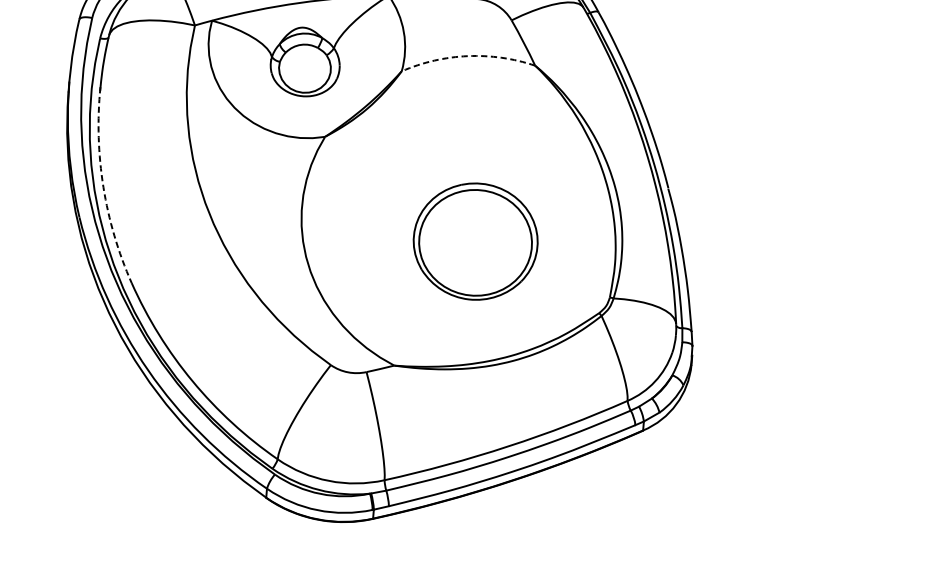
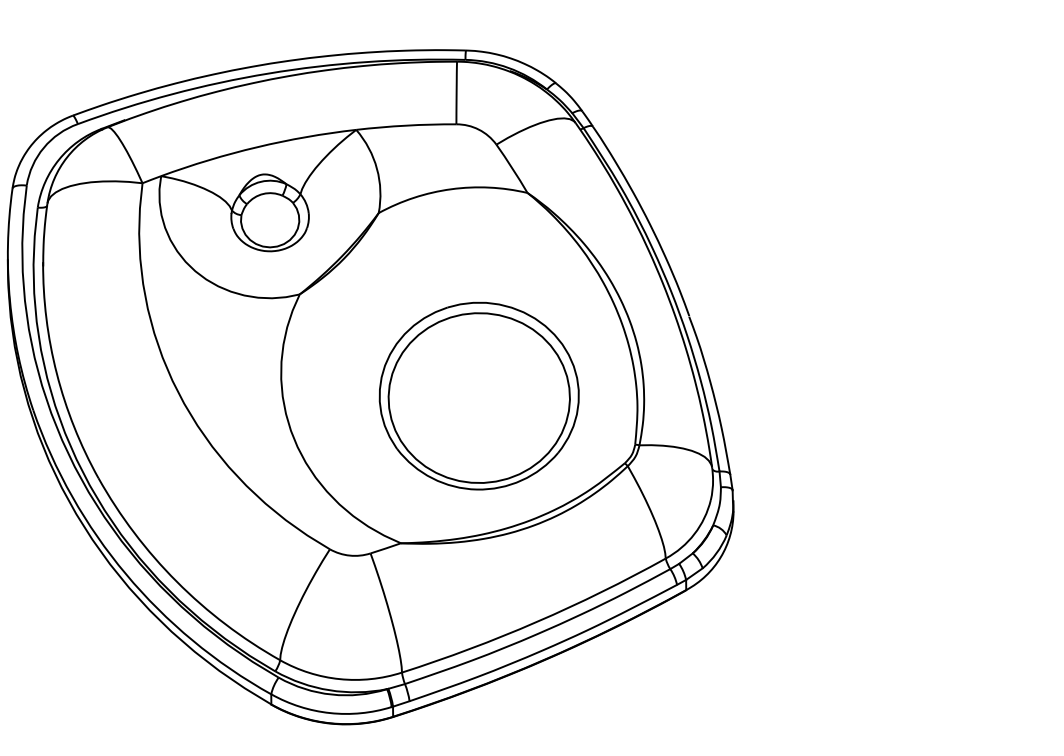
arc: (468, 56) -> (451, 189), dashed -> solid
arc: (103, 186) -> (56, 373), dashed -> solid
part: (475, 241) -> (478, 395), size x1.43

